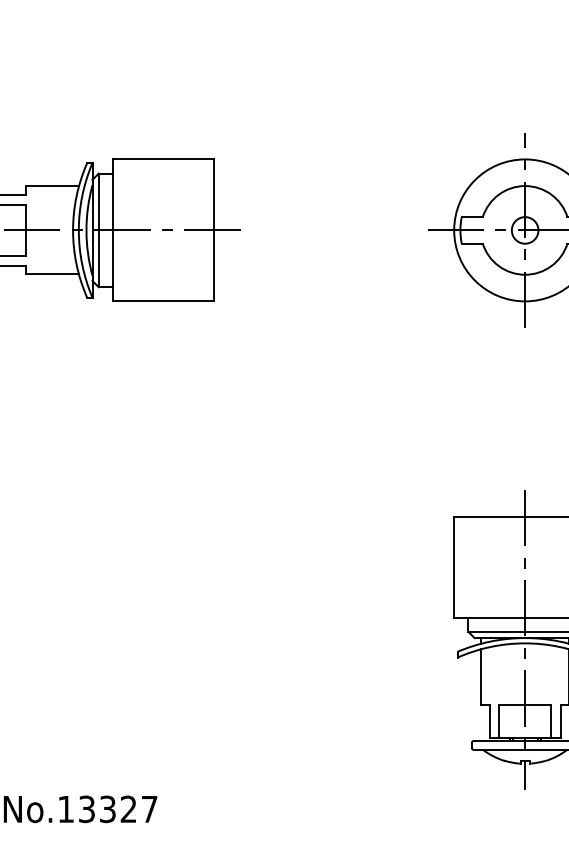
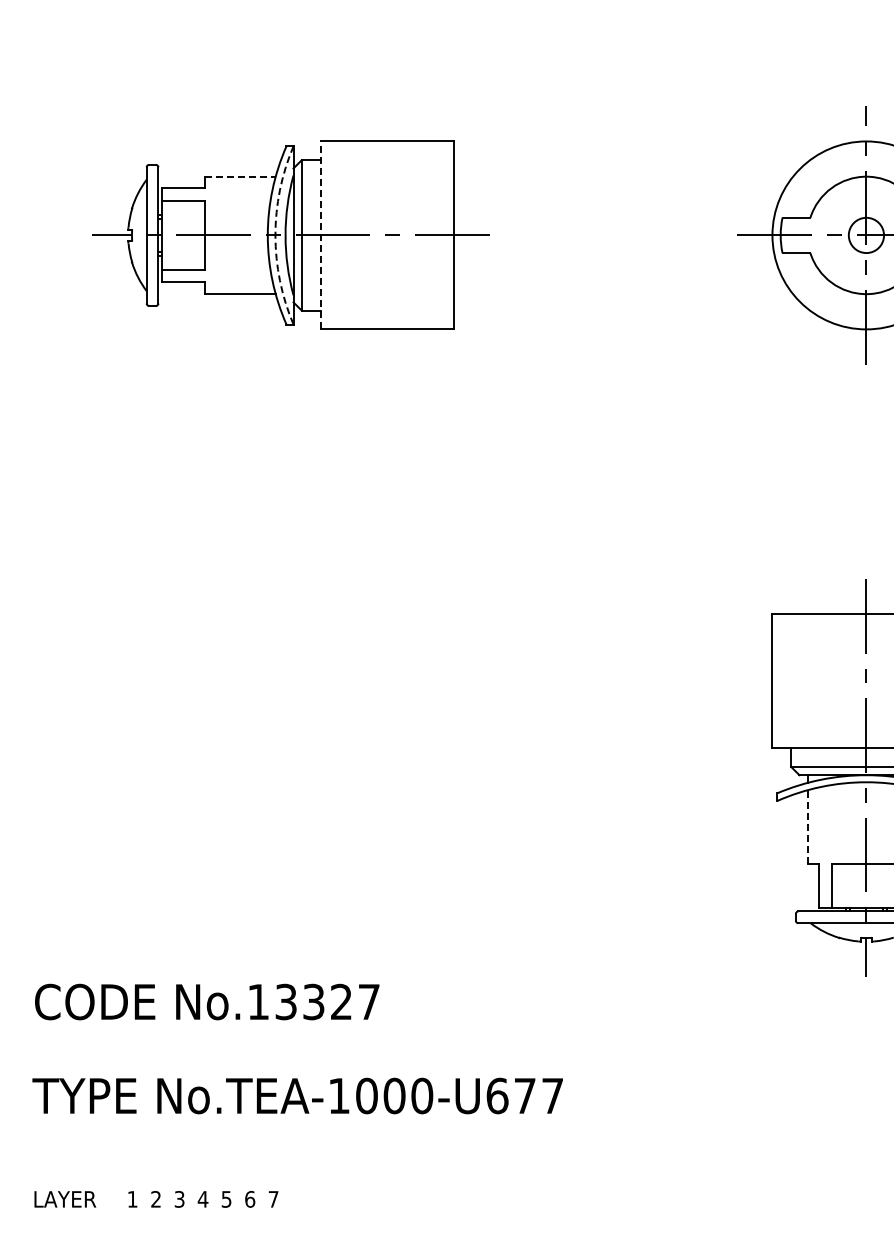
line: (52, 186) -> (240, 177), solid -> dashed
arc: (78, 230) -> (275, 235), solid -> dashed
line: (112, 230) -> (320, 235), solid -> dashed
line: (481, 676) -> (808, 826), solid -> dashed

